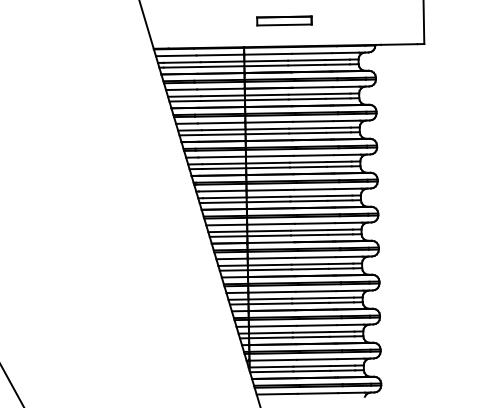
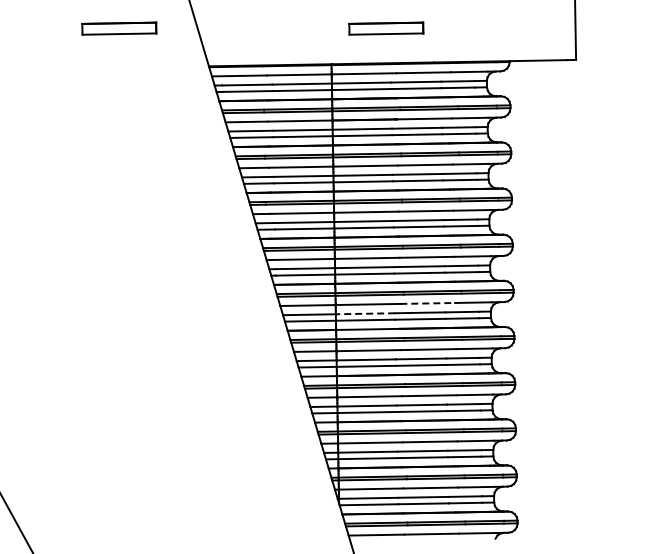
part: (87, 20) -> (119, 28), added
line: (315, 223) -> (428, 303), solid -> dashed
line: (269, 230) -> (365, 313), solid -> dashed

